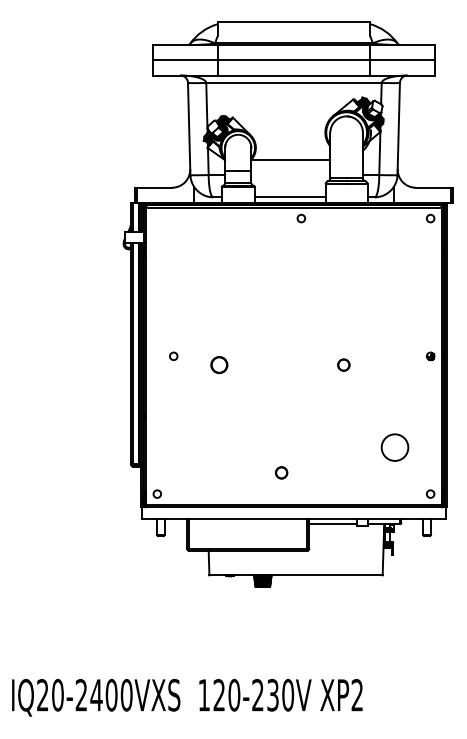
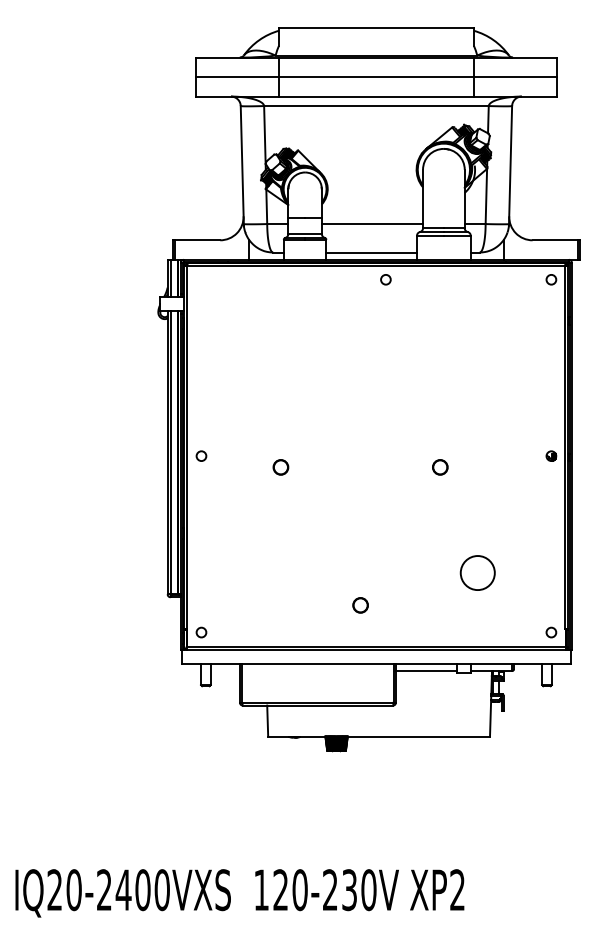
line: (290, 160) -> (372, 224), moved
circle: (173, 355) -> (201, 455), moved
part: (219, 365) -> (280, 467), size x0.71
circle: (394, 447) -> (477, 572), moved

